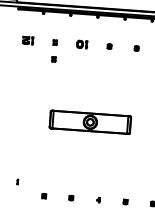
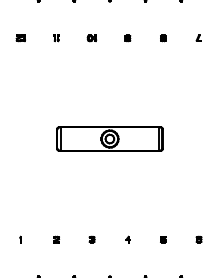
part: (27, 40) -> (20, 38), size x0.62
part: (81, 44) -> (91, 38), size x0.62
part: (53, 59) -> (56, 60), removed
part: (17, 181) -> (20, 239), moved

